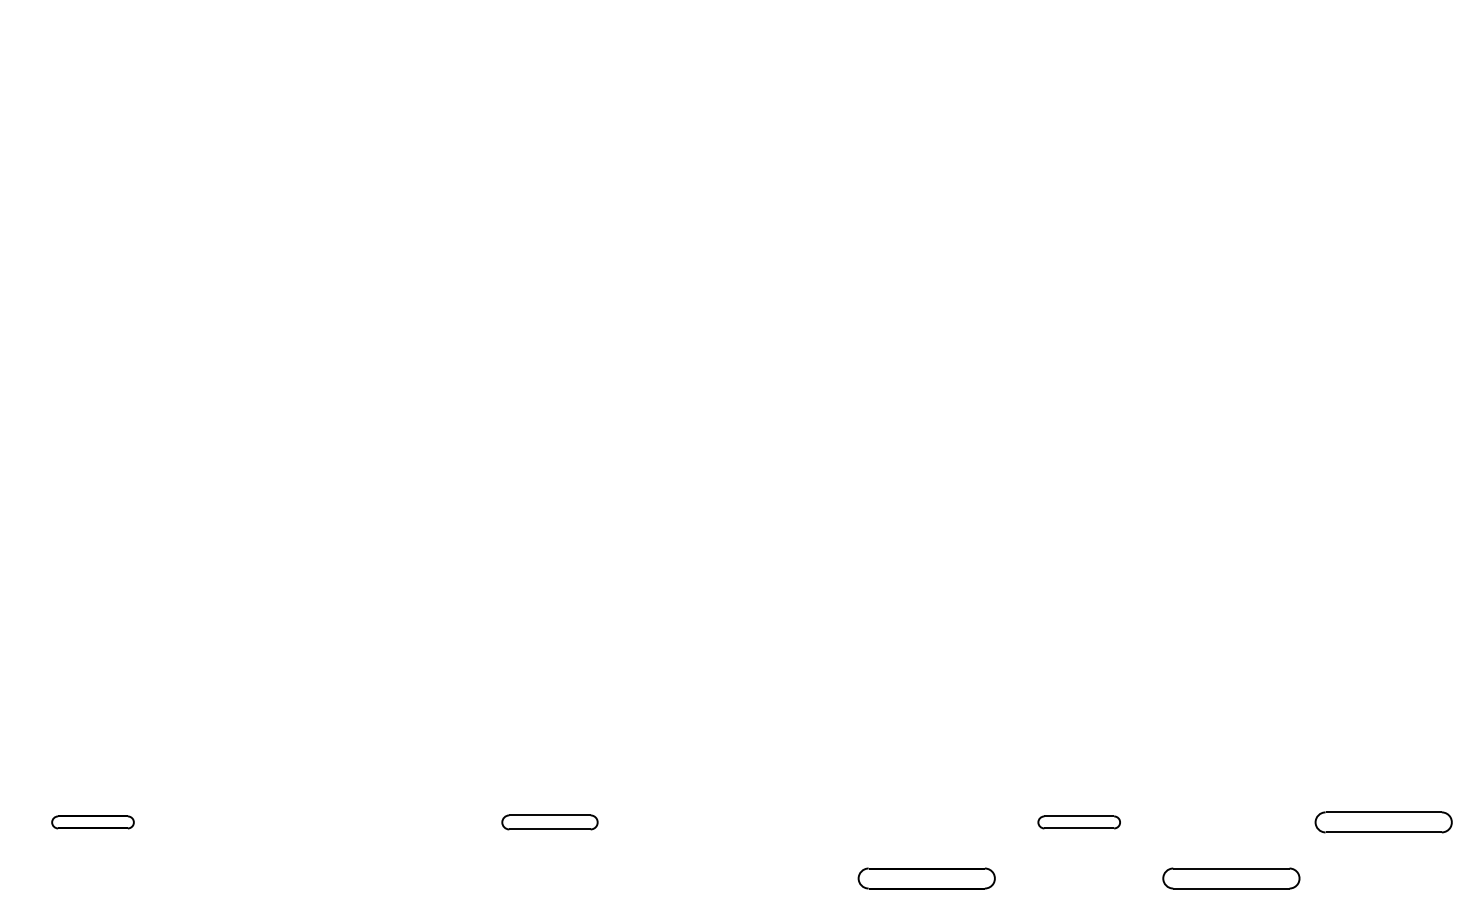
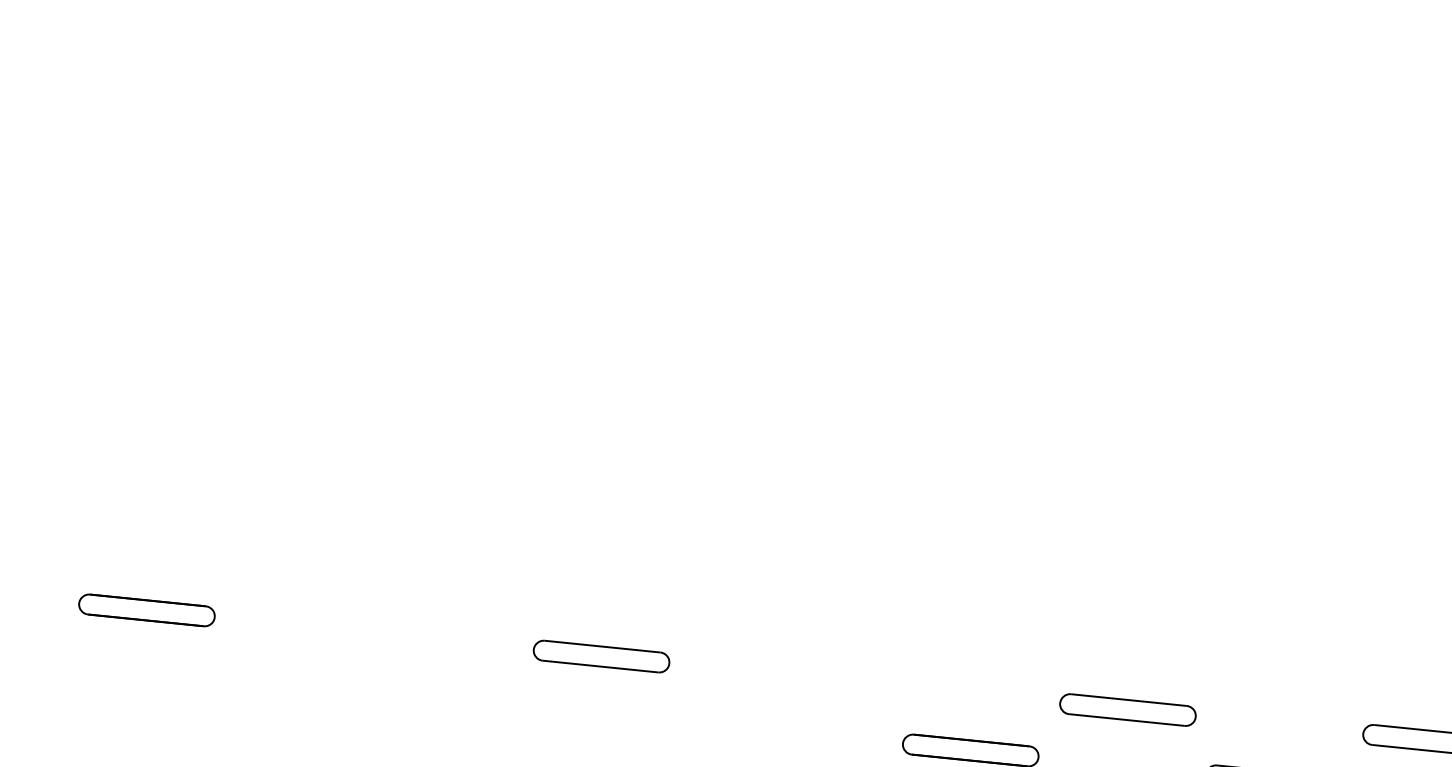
part: (92, 822) -> (146, 610), size x1.67
part: (549, 822) -> (601, 656), size x1.43
part: (1079, 822) -> (1128, 710), size x1.67

